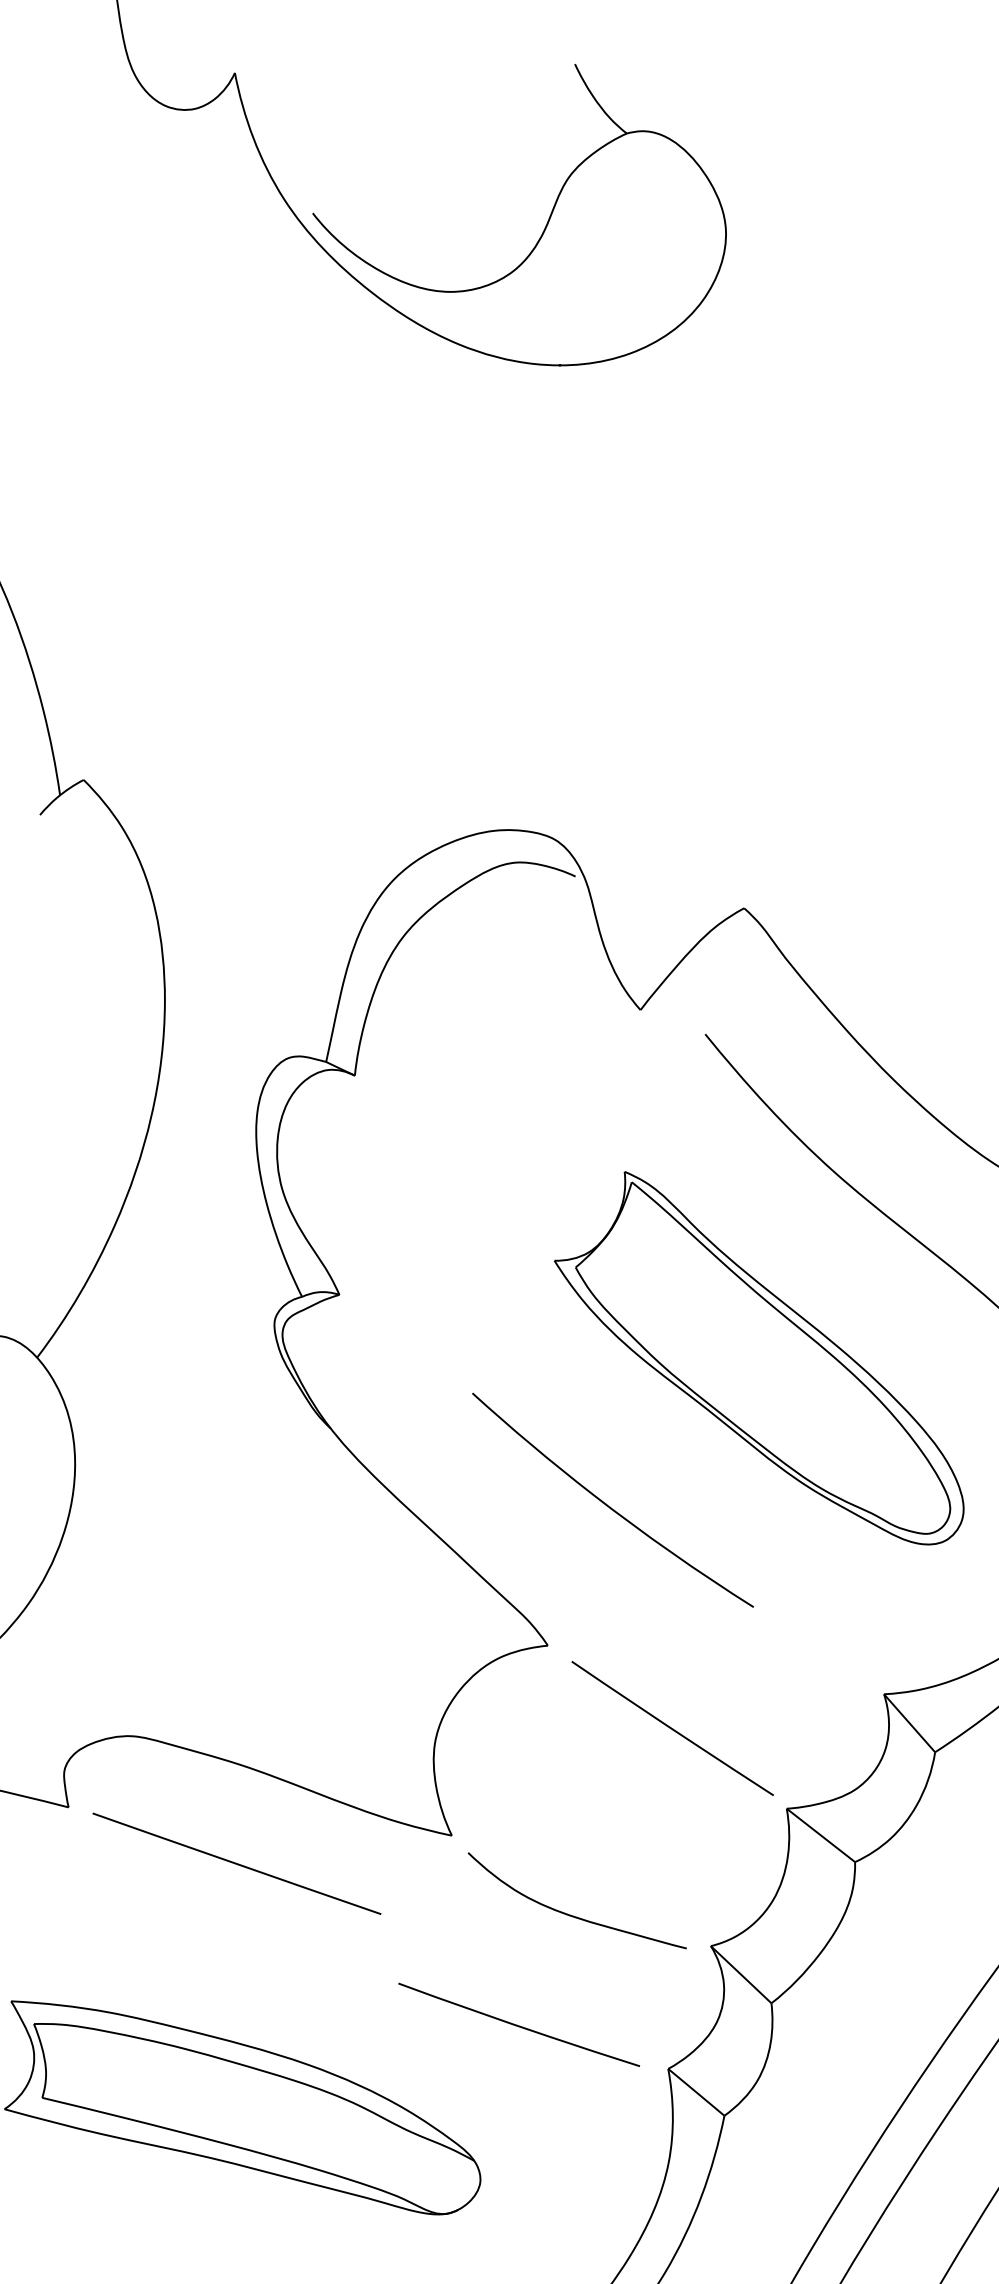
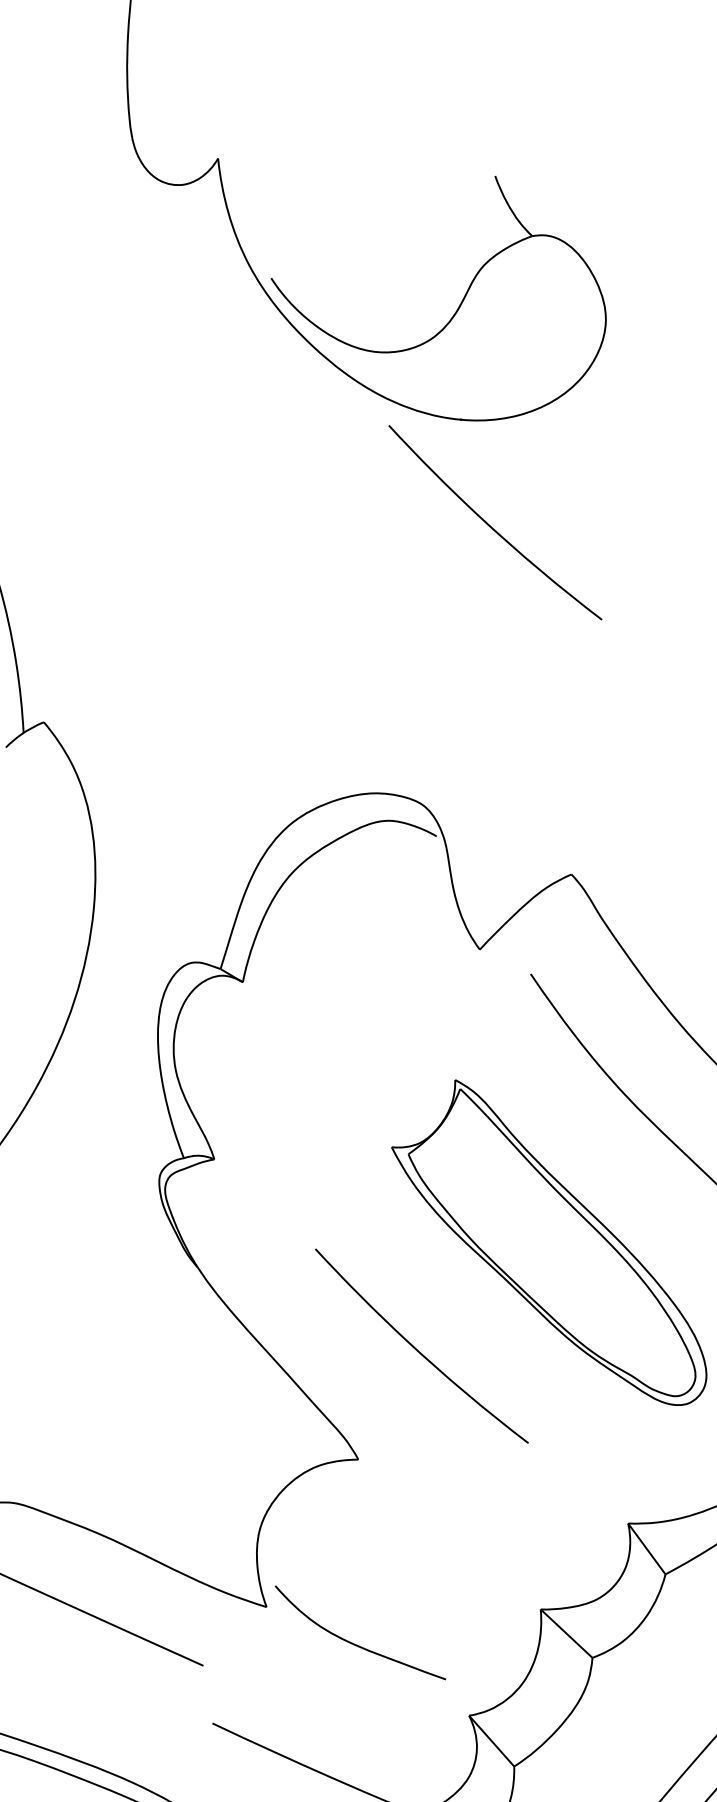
curve: (607, 491) -> (490, 525), added
line: (672, 1728) -> (453, 1535), removed
curve: (570, 1914) -> (354, 1643), moved

